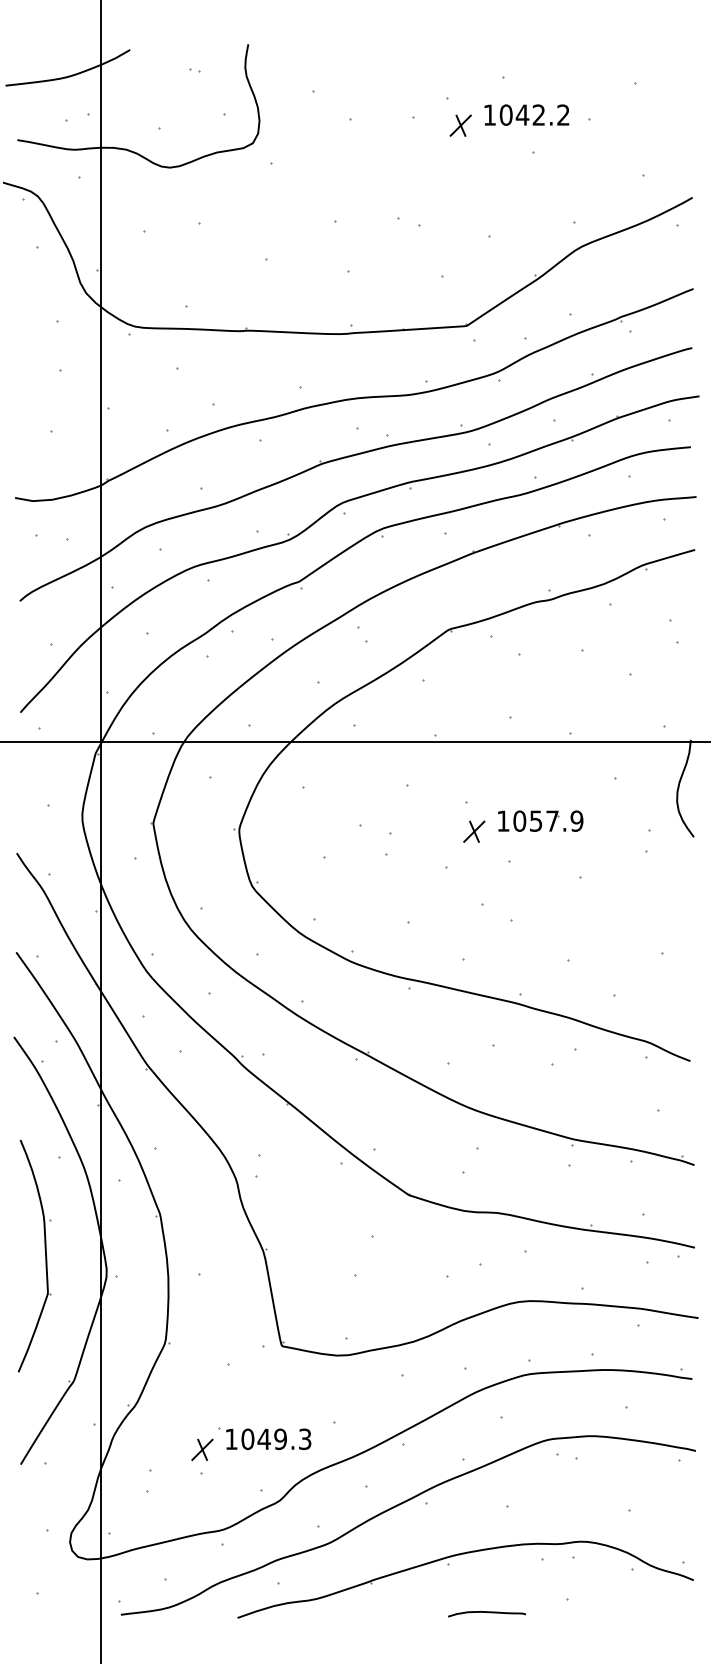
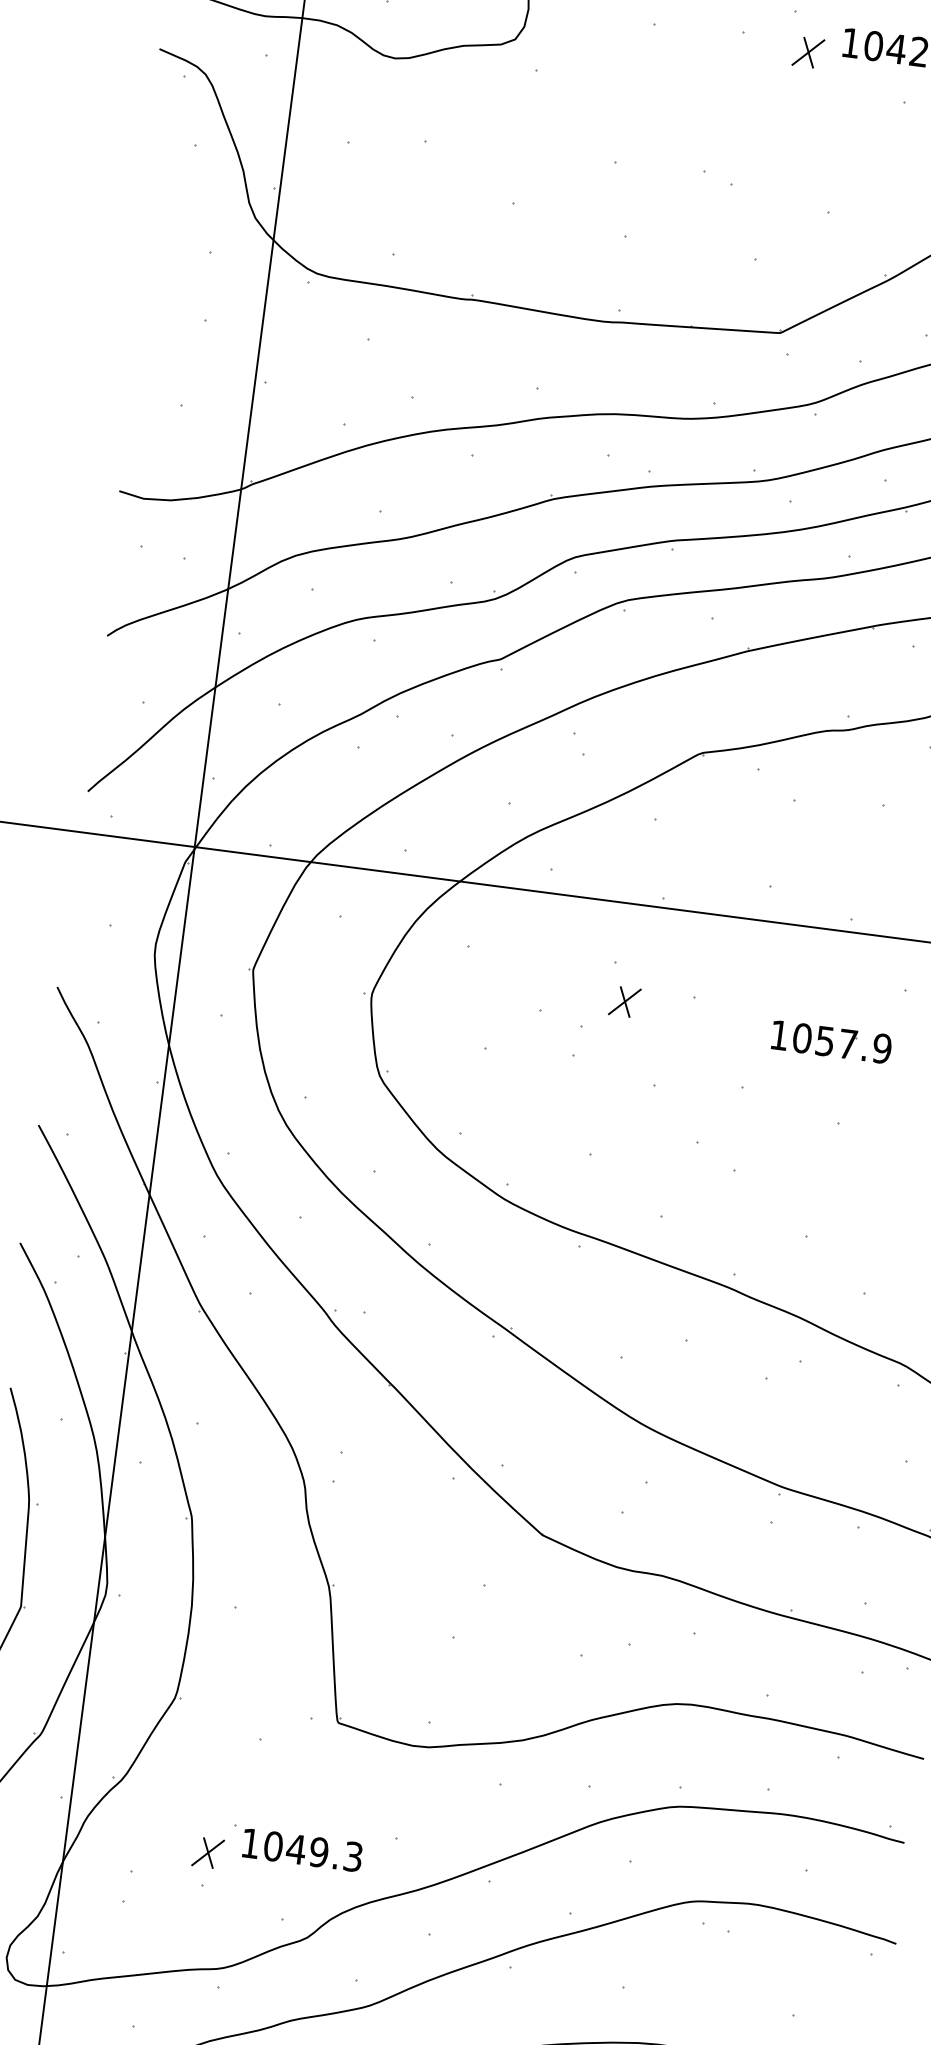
part: (540, 820) -> (831, 1041), moved
part: (474, 831) -> (625, 1001), moved

